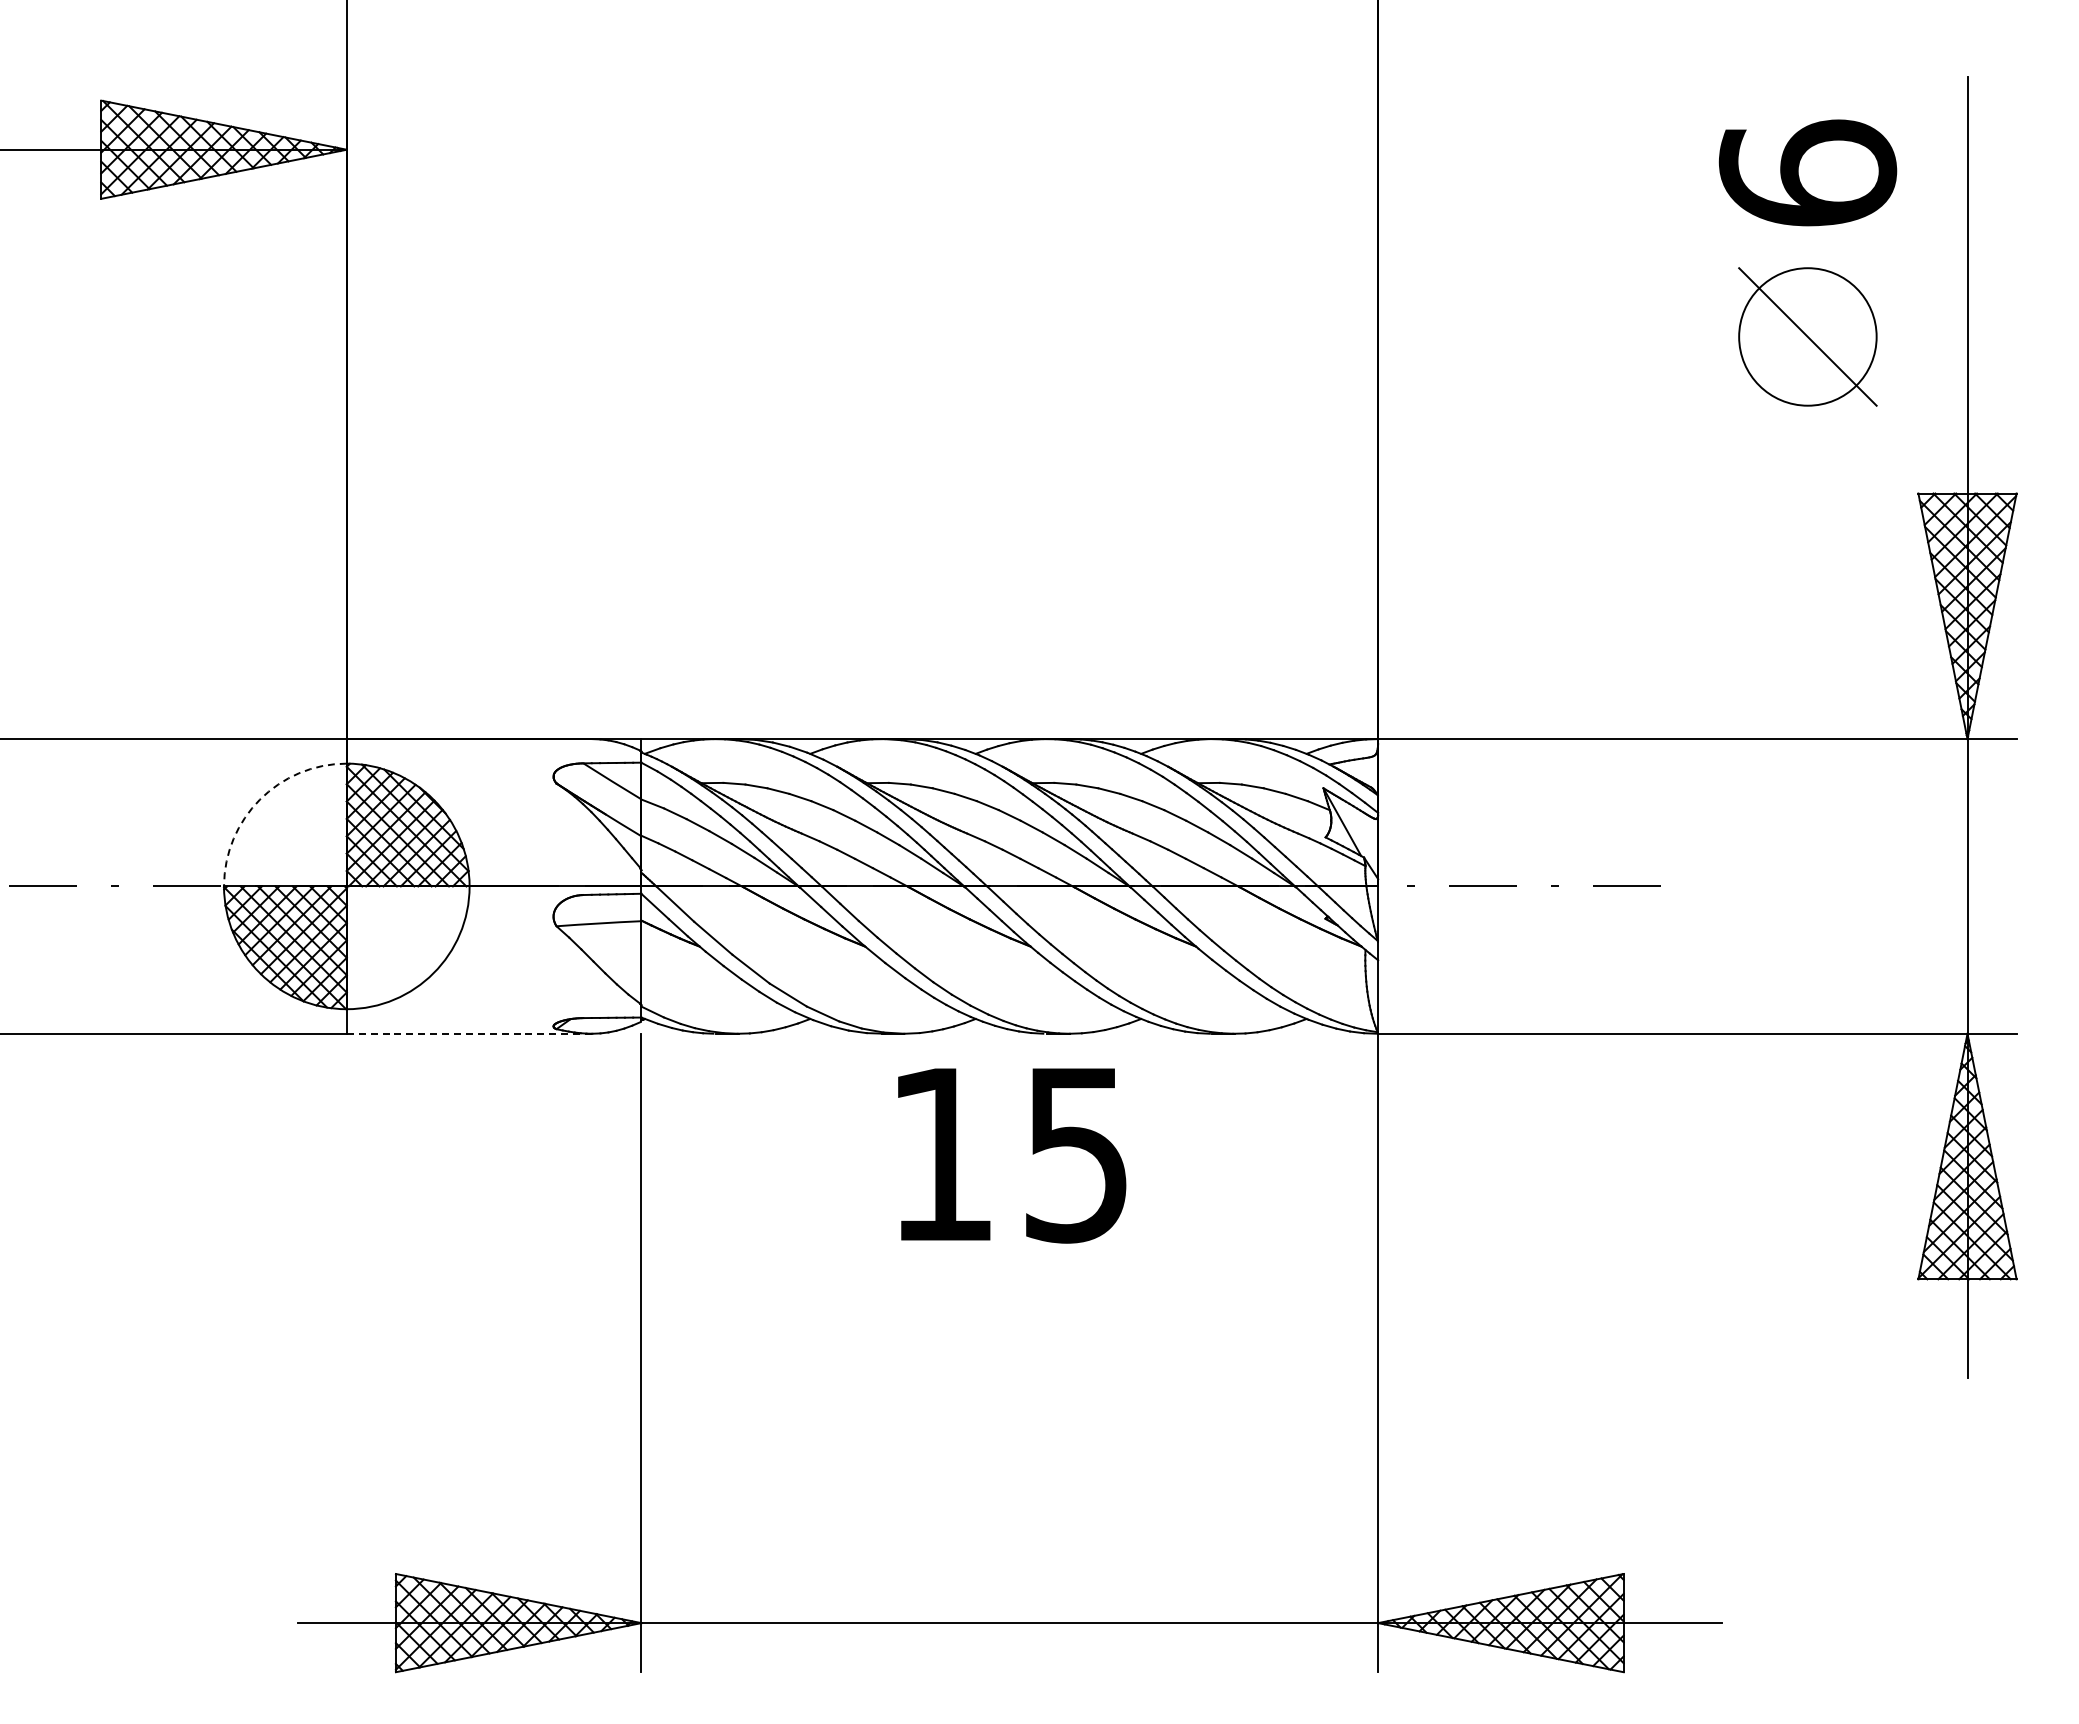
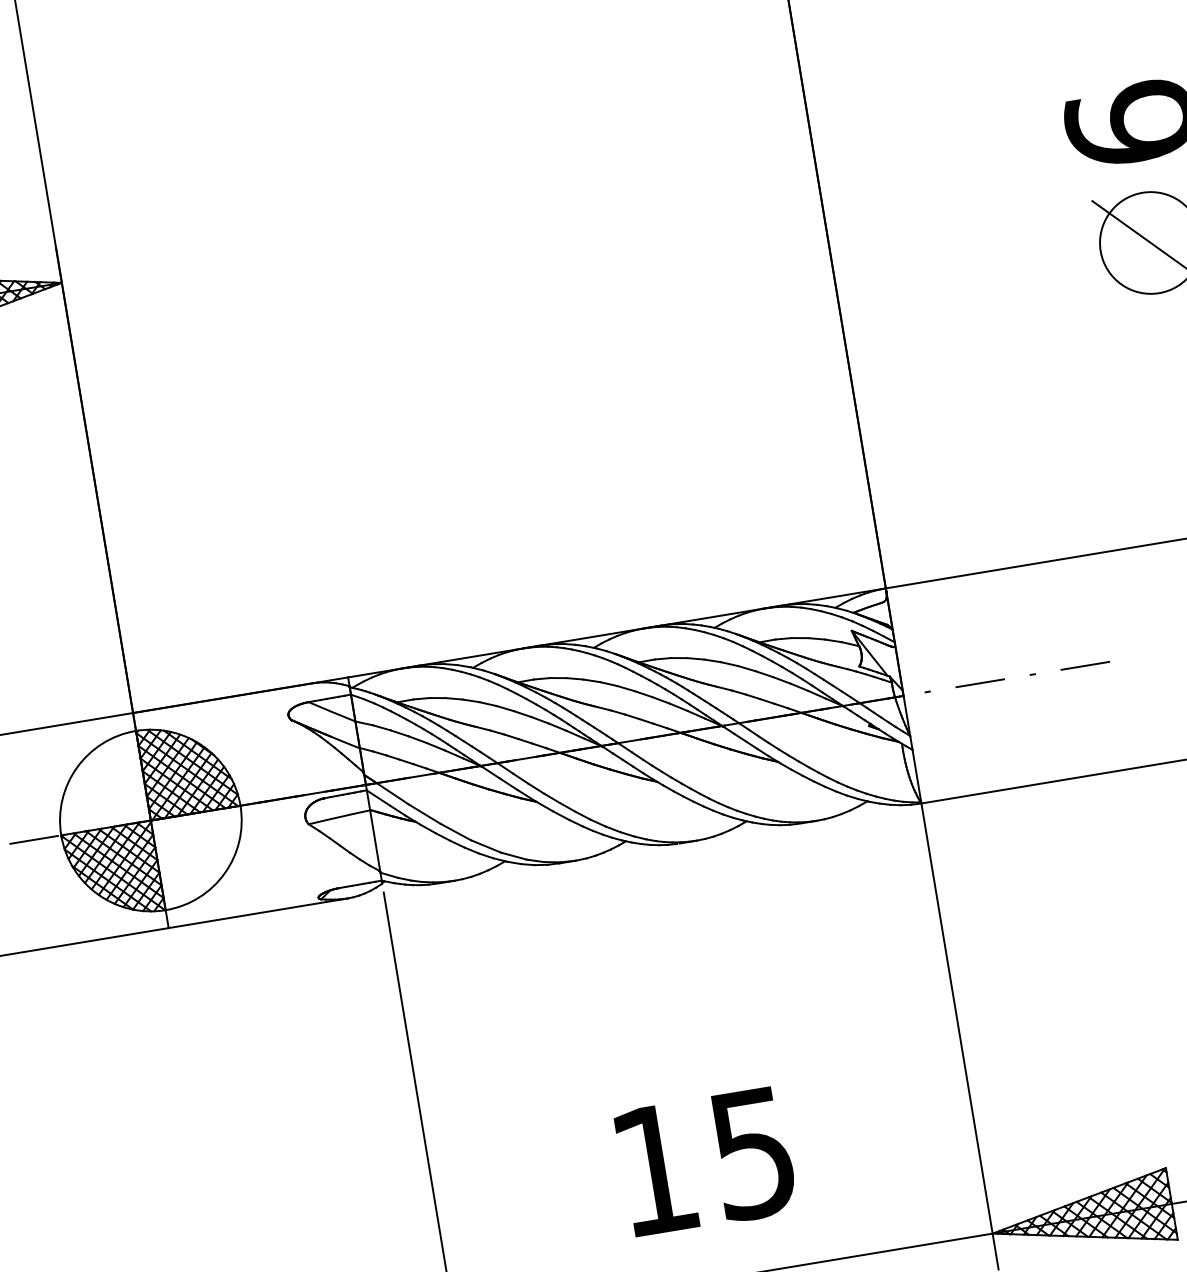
arc: (260, 799) -> (77, 767), dashed -> solid
line: (469, 1033) -> (258, 913), dashed -> solid
text: (1012, 1155) -> (706, 1162), moved

